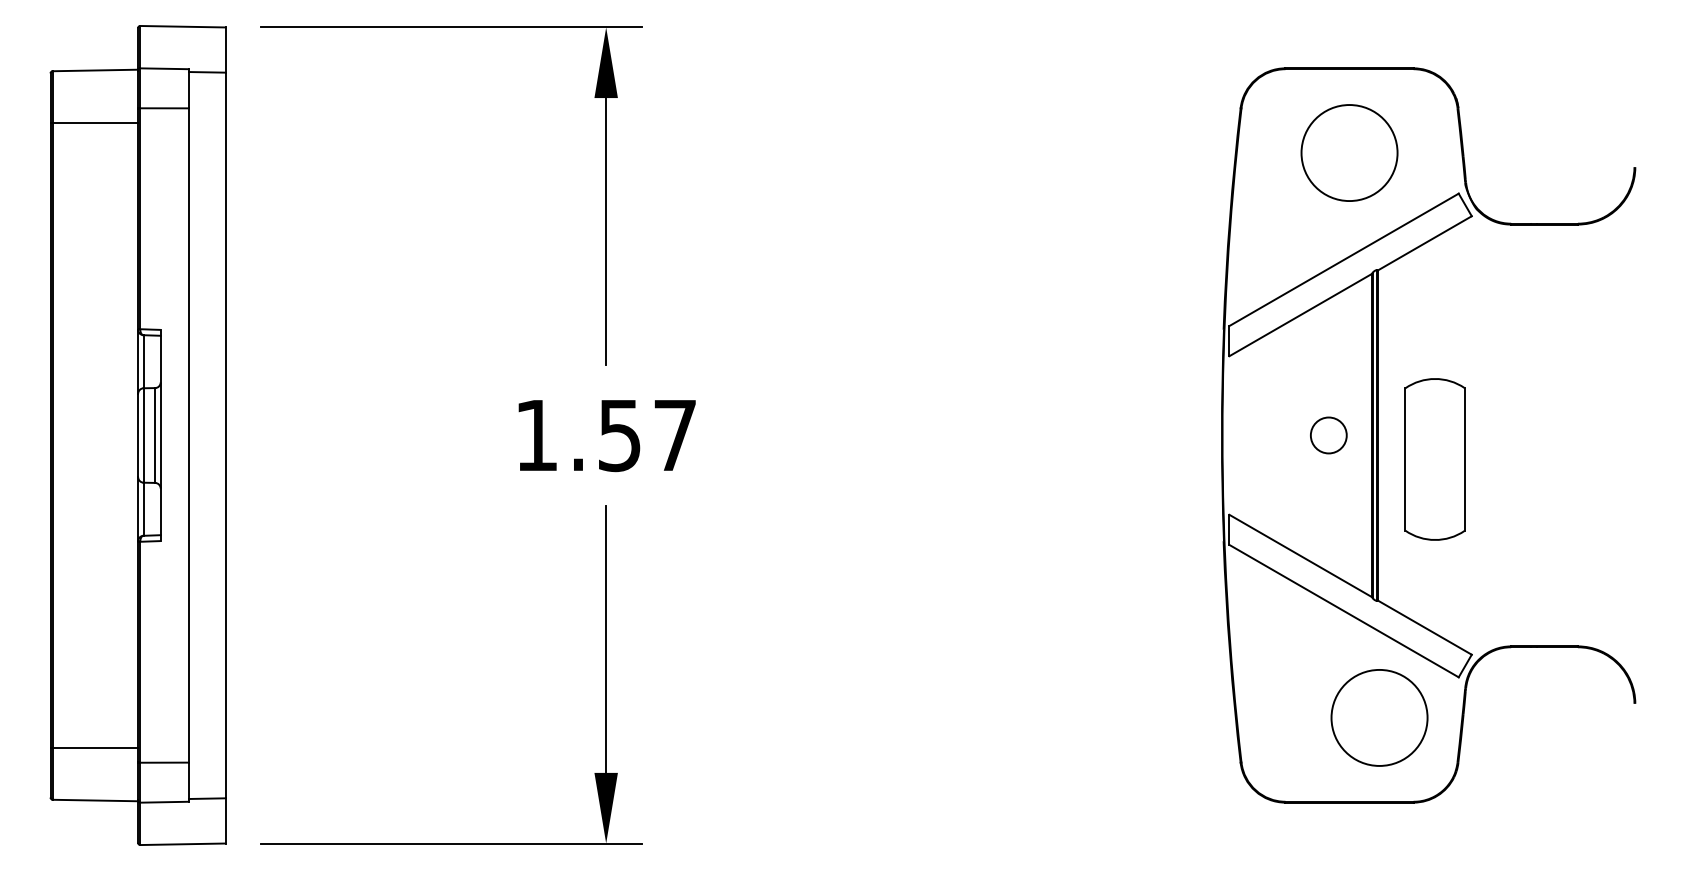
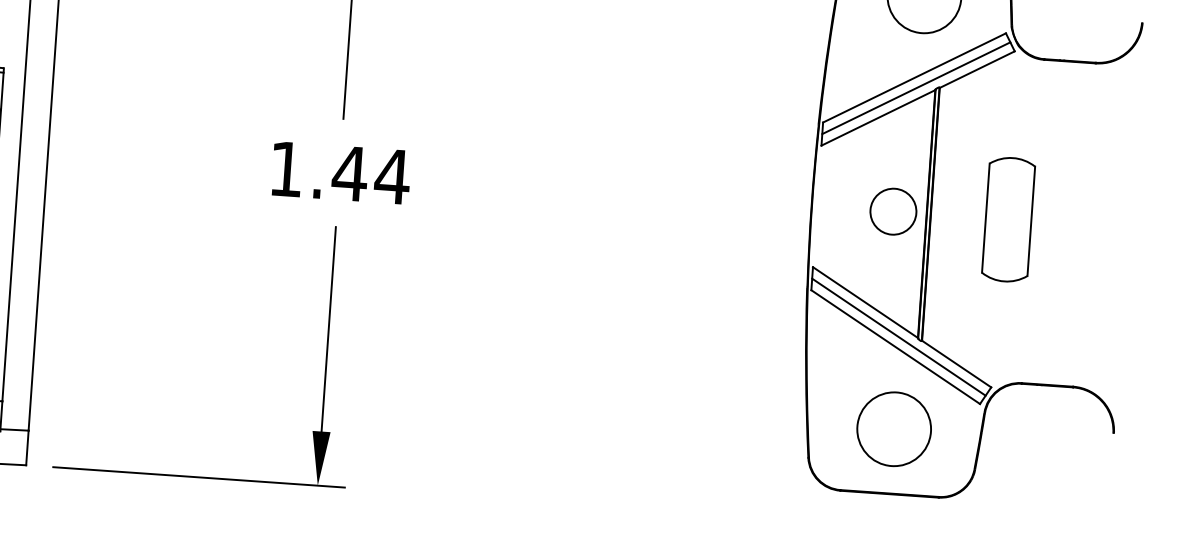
line: (1347, 272) -> (916, 87), added
circle: (1328, 435) -> (893, 211), size x1.67
text: (647, 436) -> (371, 175), 1.57 -> 1.44
part: (1434, 459) -> (1008, 219), moved
line: (1347, 597) -> (899, 336), added
circle: (1379, 717) -> (894, 428), moved

